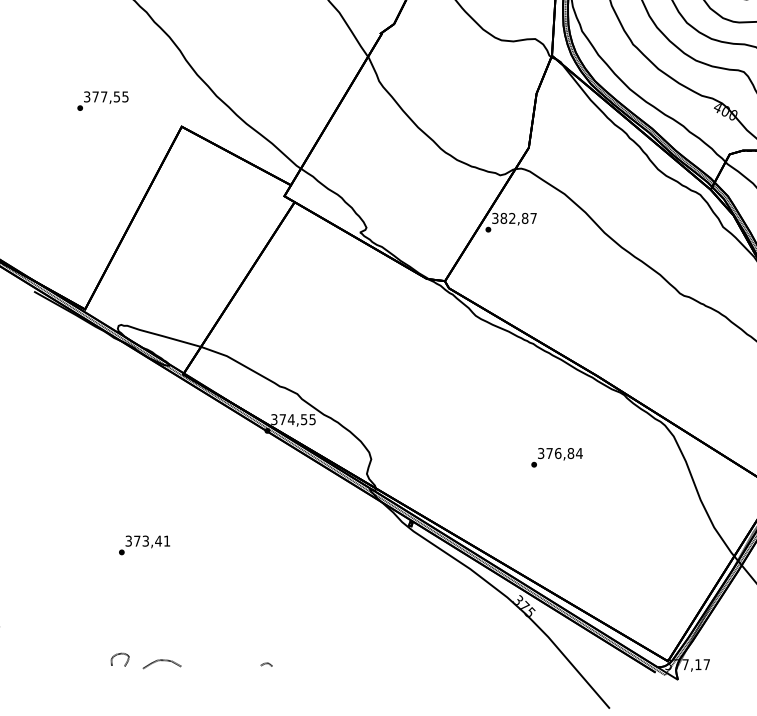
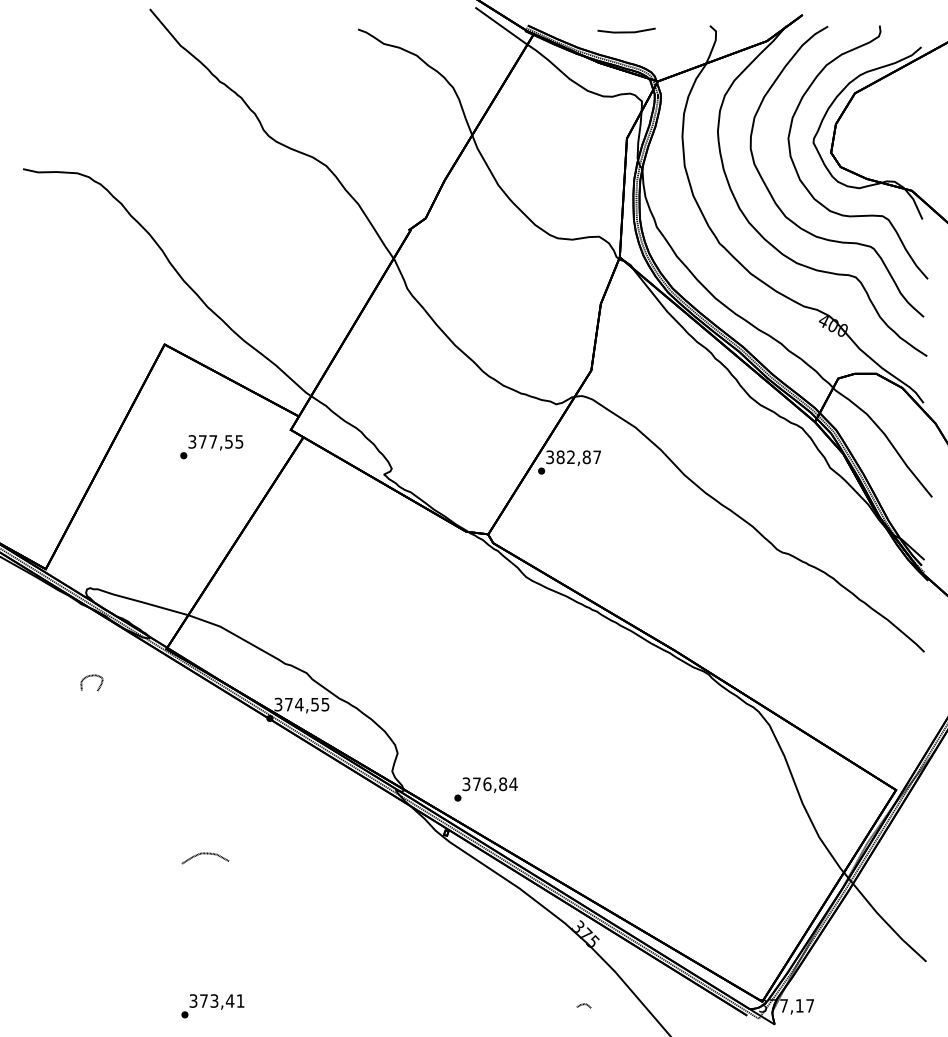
text: (102, 101) -> (211, 447), moved
text: (556, 457) -> (485, 789), moved
text: (144, 545) -> (212, 1006), moved
curve: (119, 654) -> (91, 676), moved
curve: (162, 661) -> (205, 854), moved
line: (266, 664) -> (583, 1005), moved

